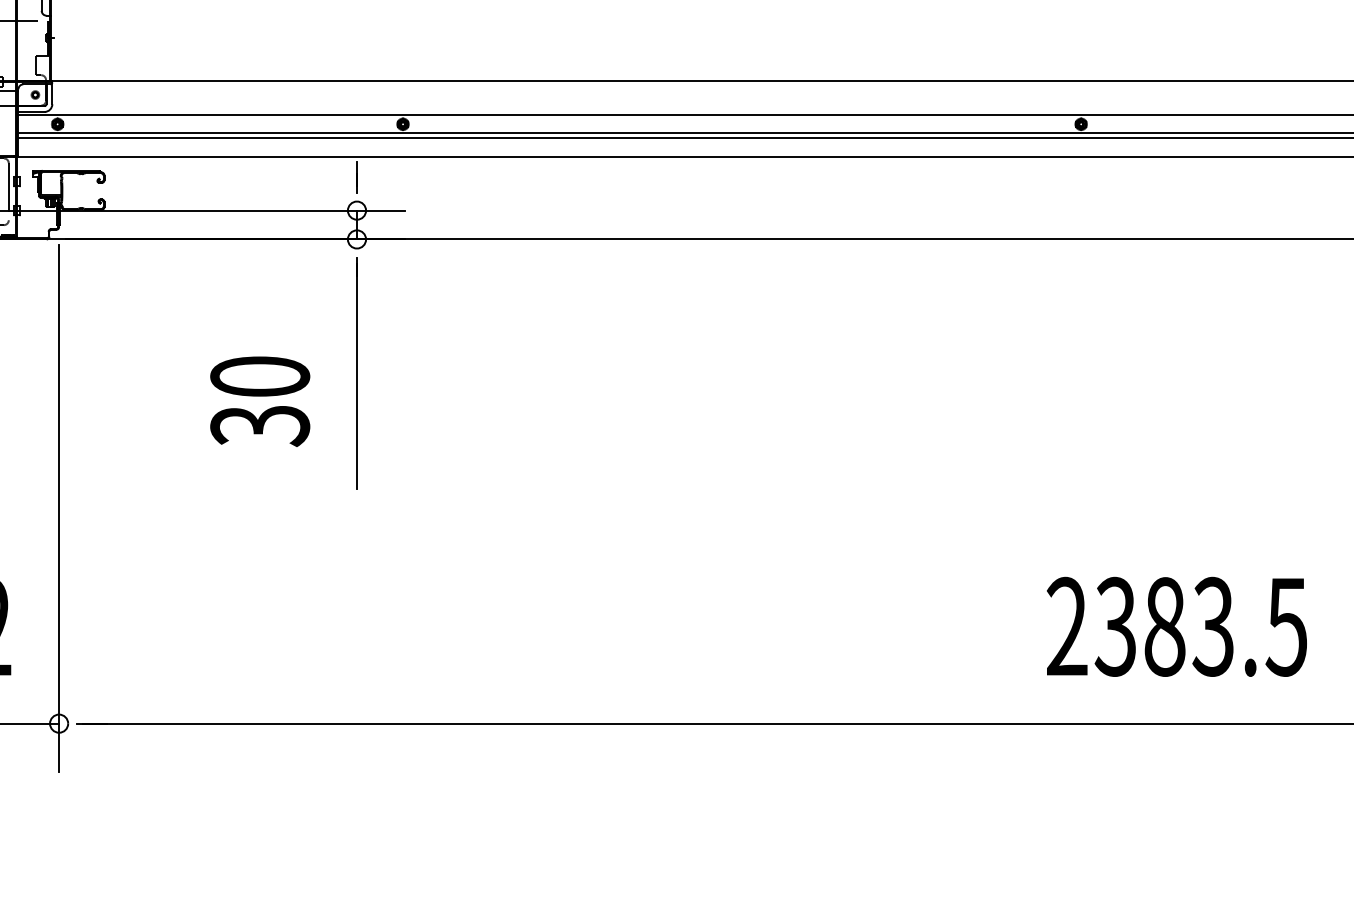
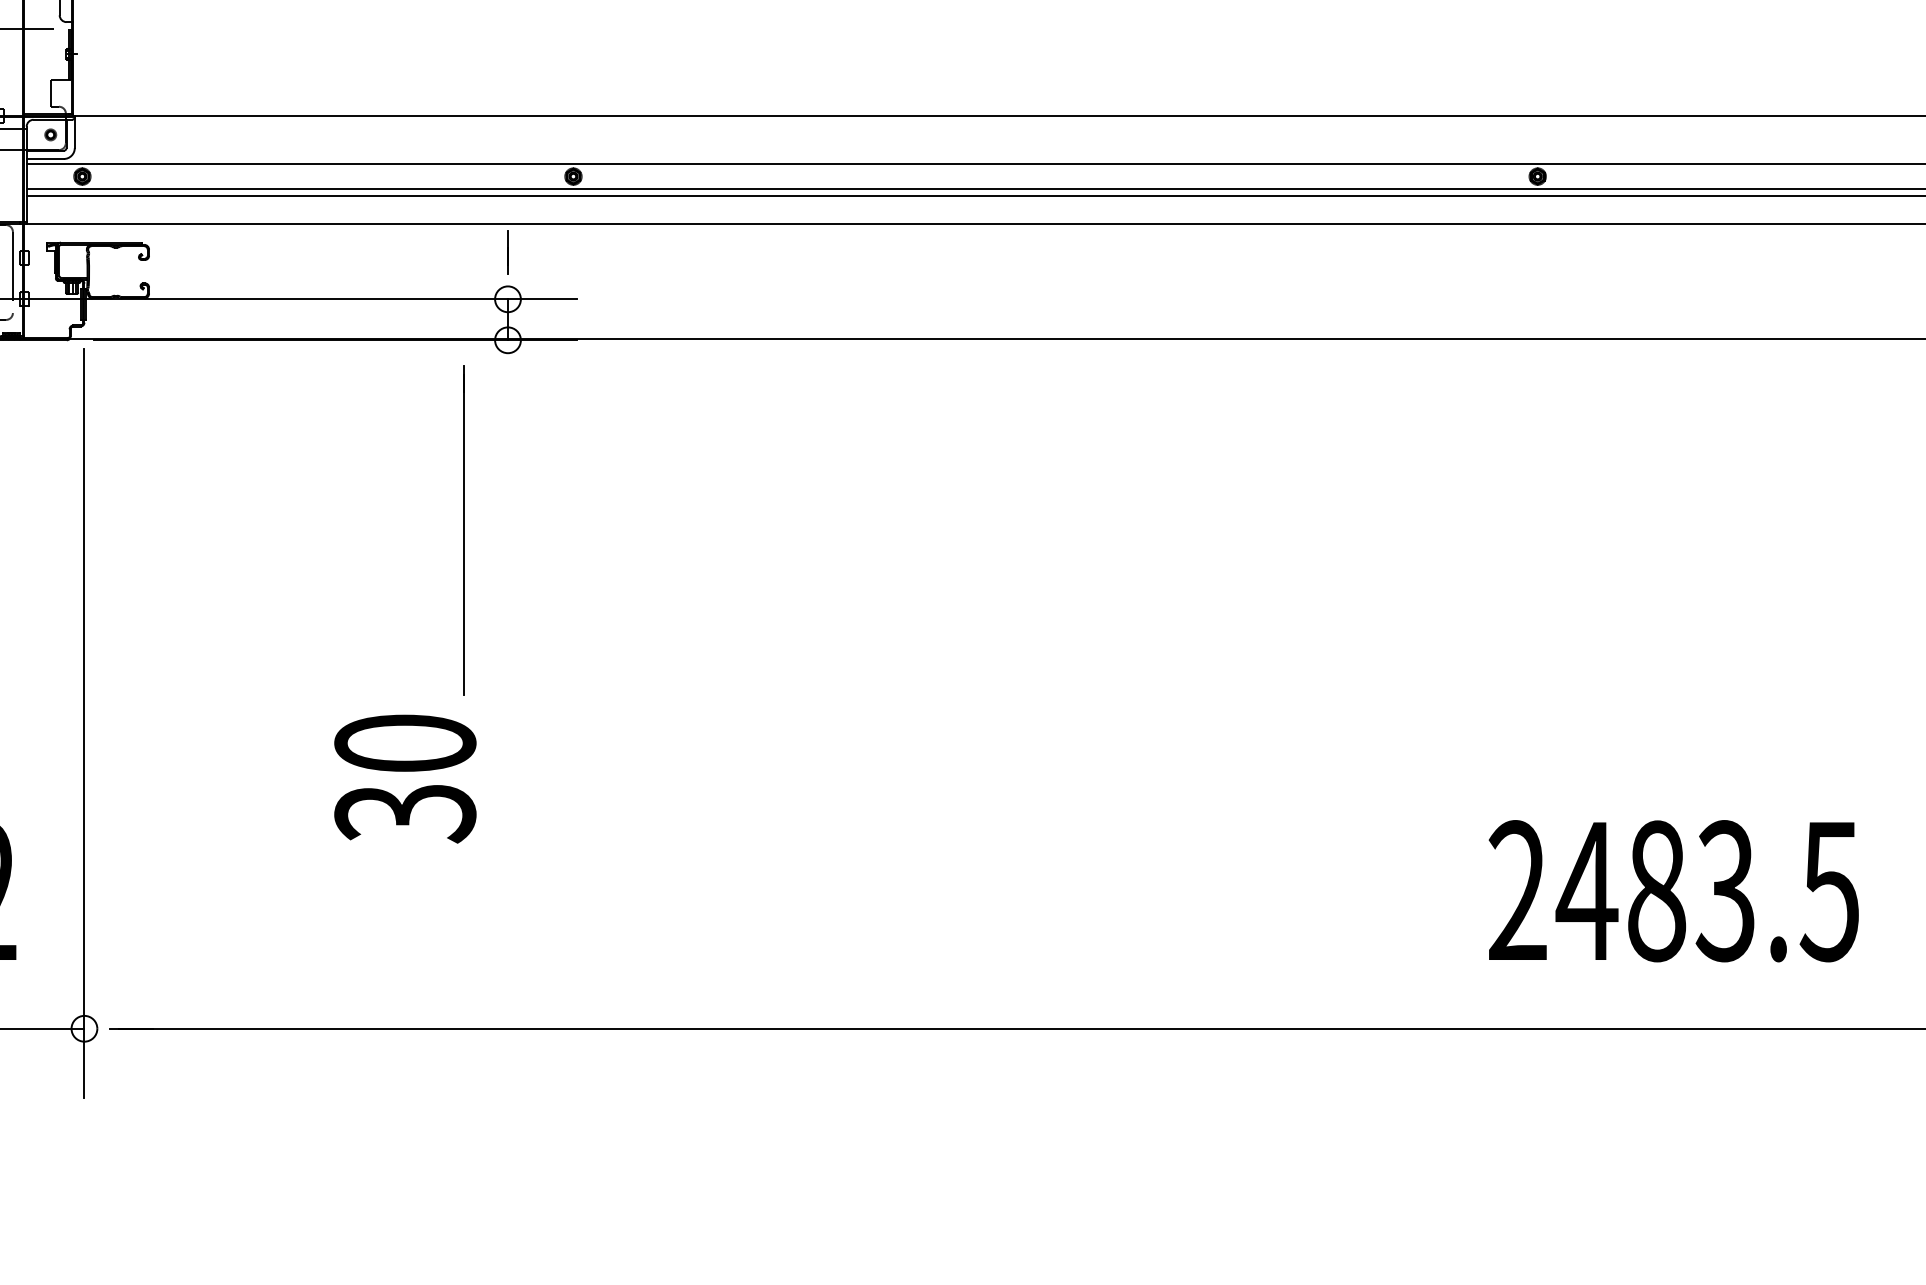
line: (356, 373) -> (463, 530), moved
text: (260, 401) -> (405, 778), moved
text: (1115, 627) -> (1586, 891), 2383.5 -> 2483.5

